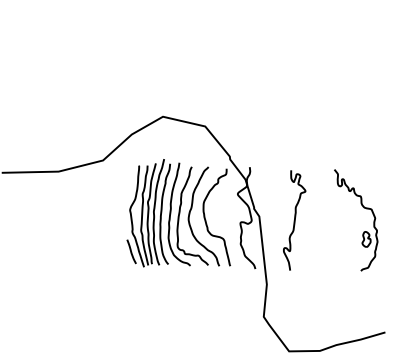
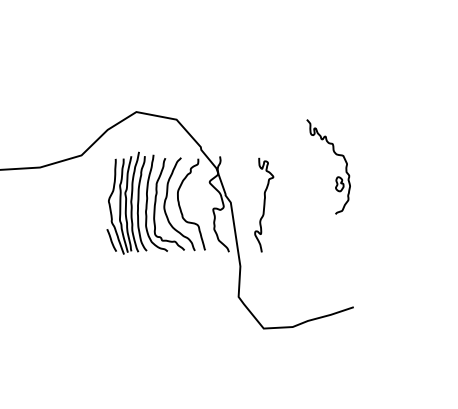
part: (364, 231) -> (337, 176), moved

